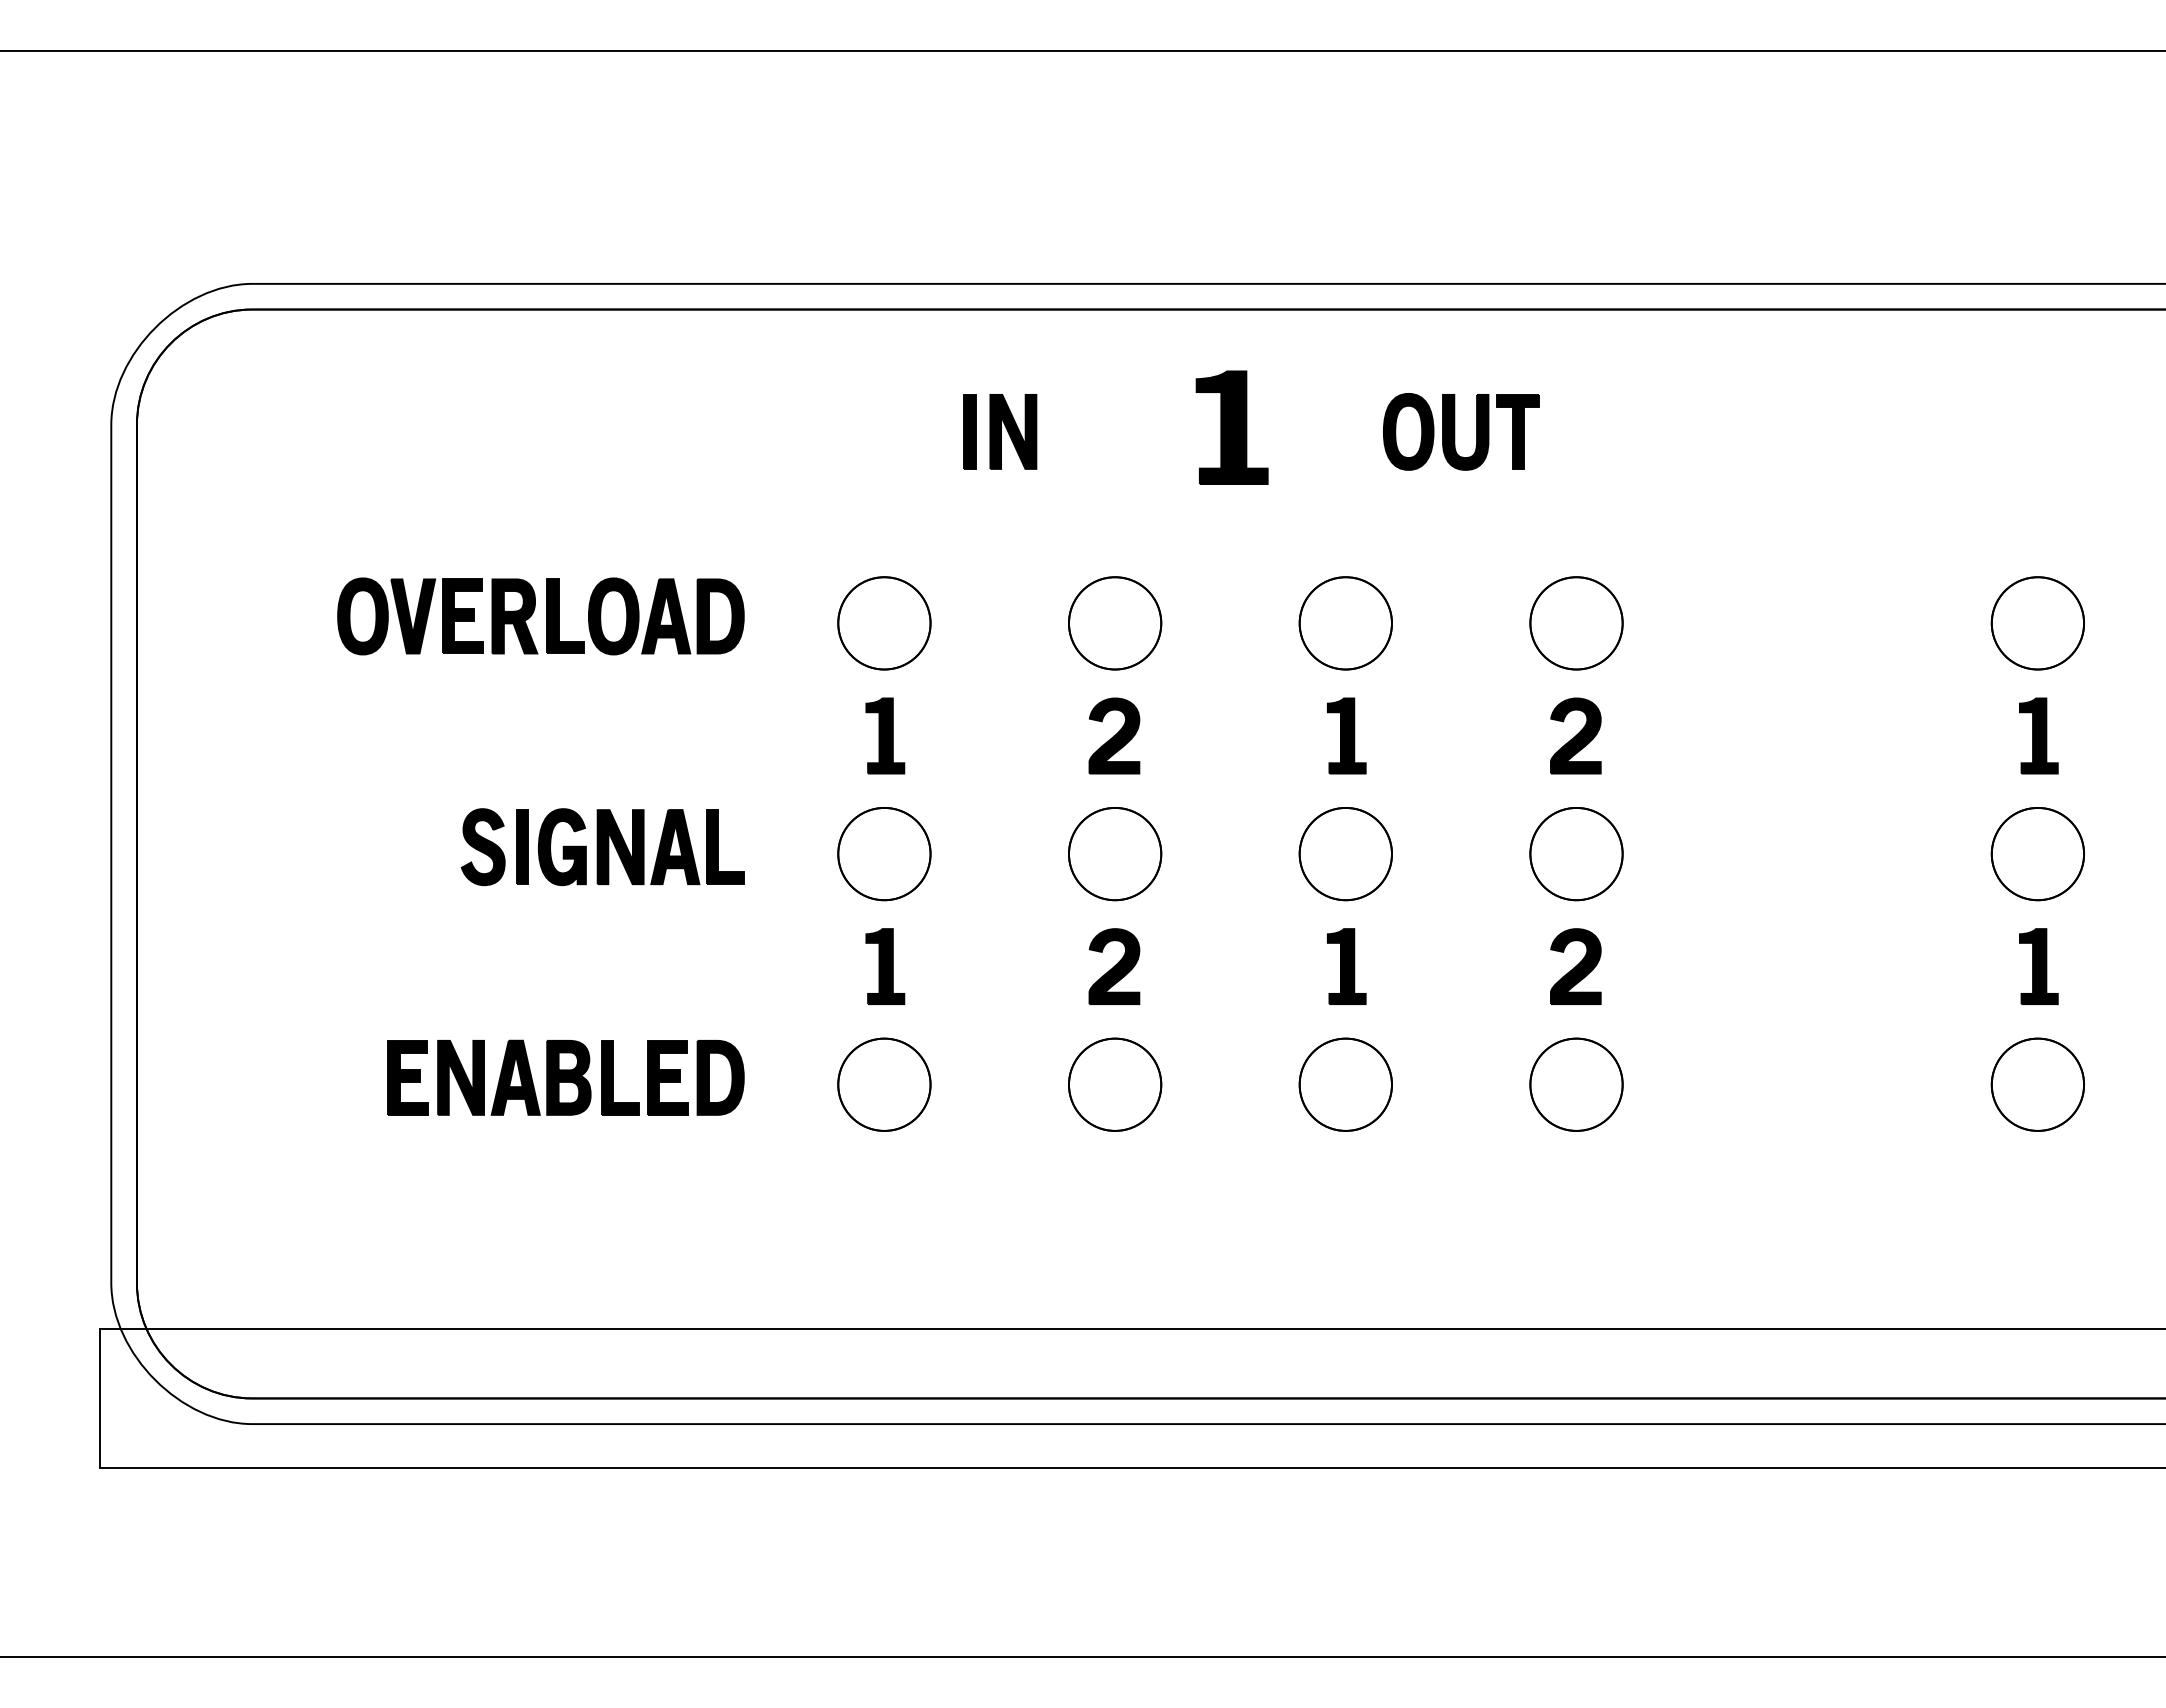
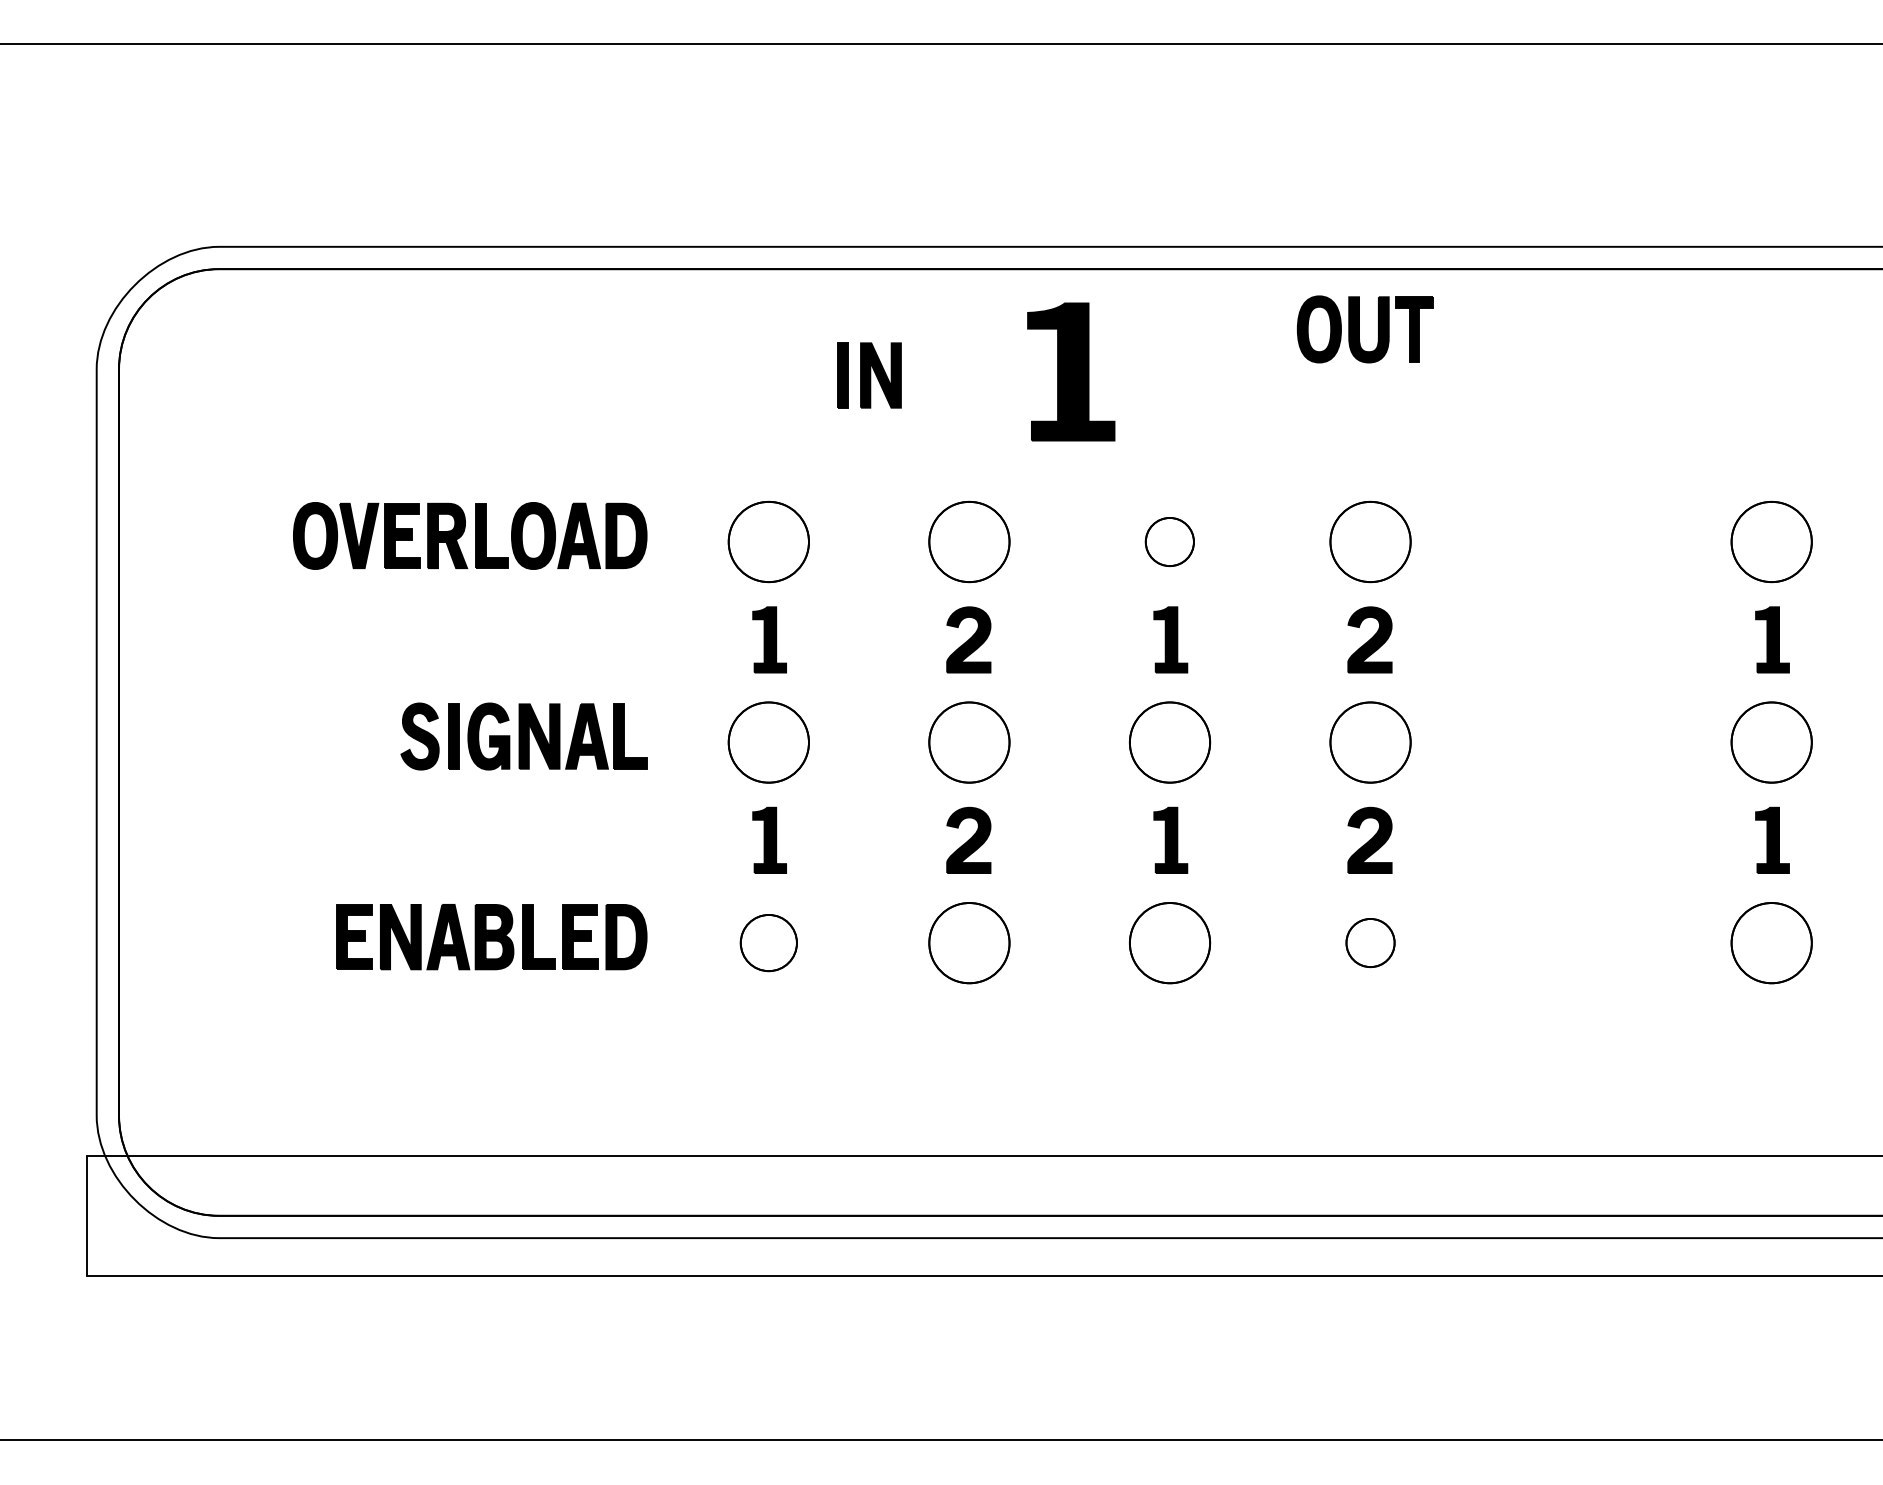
part: (1231, 427) -> (1070, 371), size x1.4
part: (1461, 431) -> (1365, 329), moved
part: (1345, 623) -> (1169, 542), size x0.6
part: (884, 1084) -> (768, 942), size x0.7
part: (1576, 1084) -> (1370, 942), size x0.6

